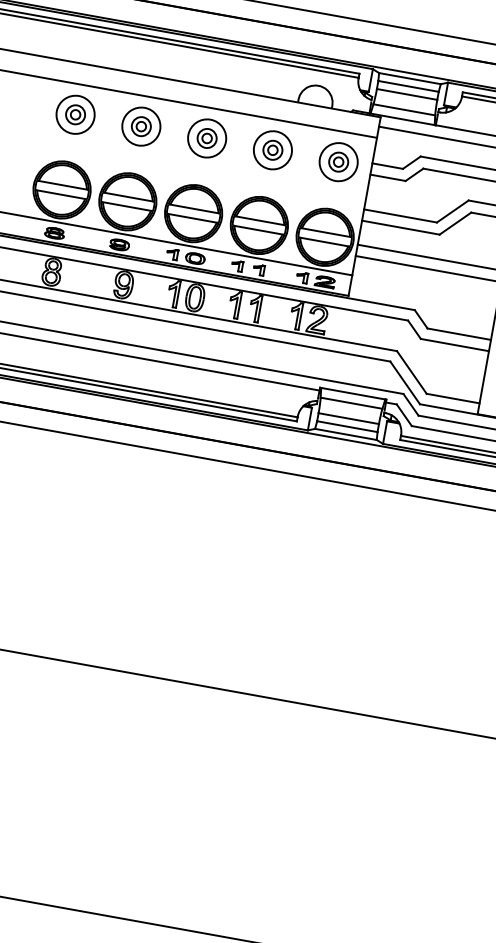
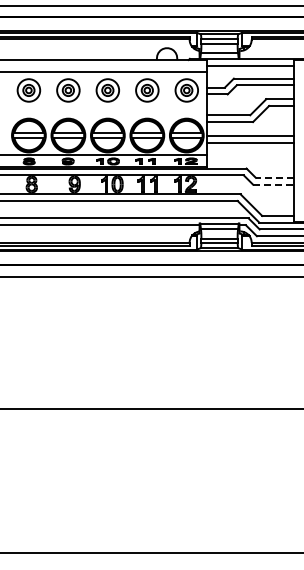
line: (458, 333) -> (274, 177), solid -> dashed
line: (456, 345) -> (274, 184), solid -> dashed

